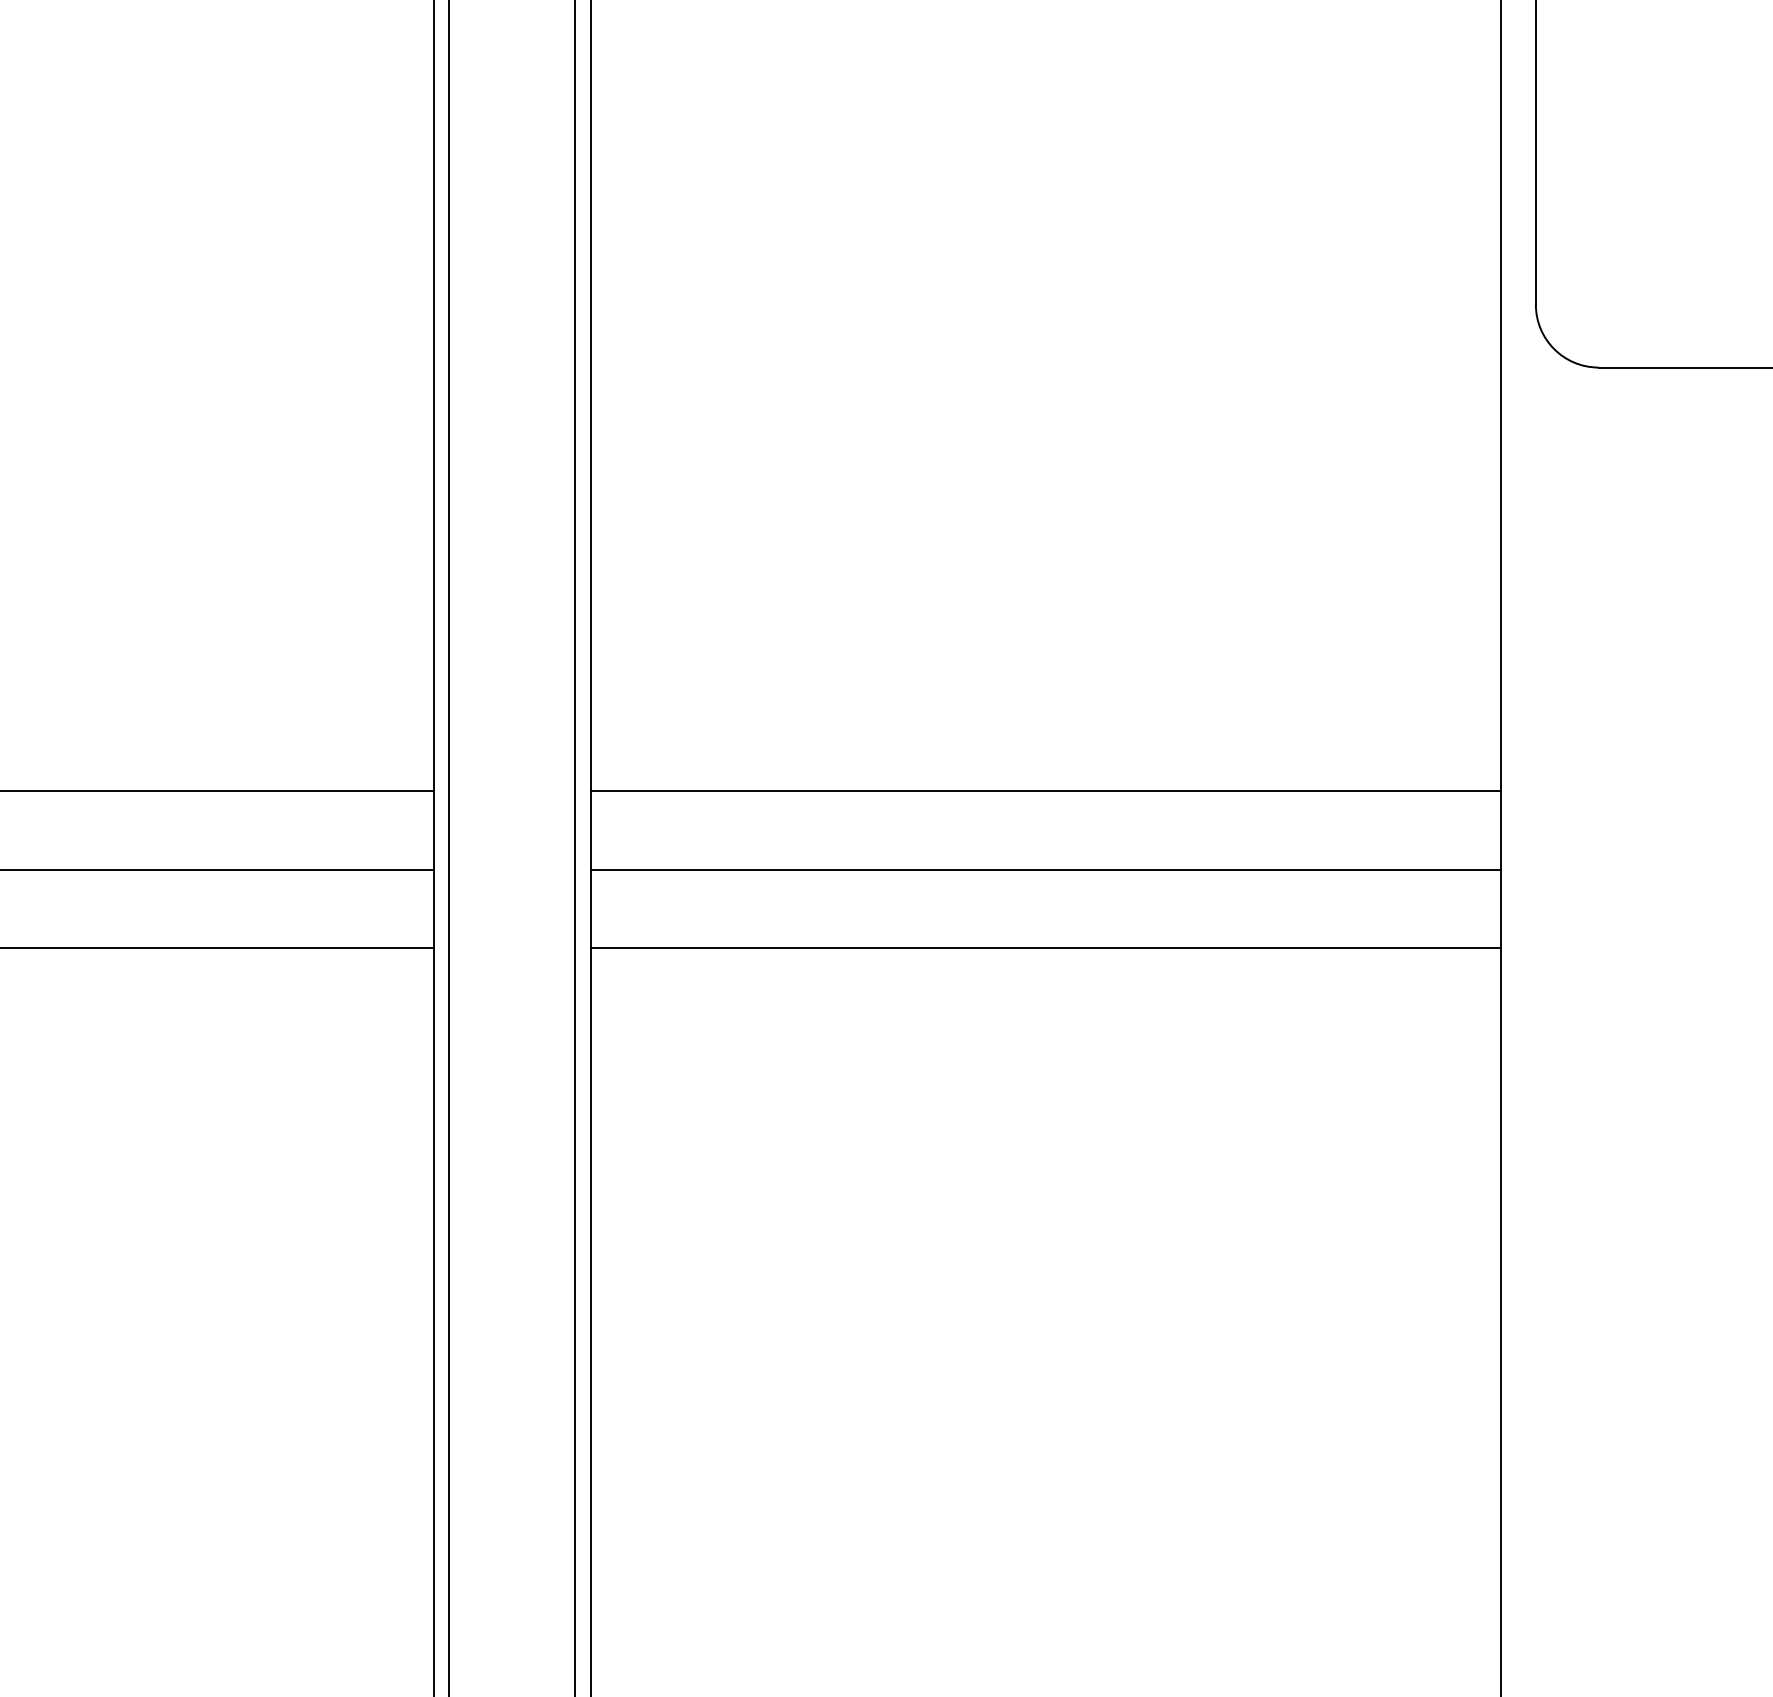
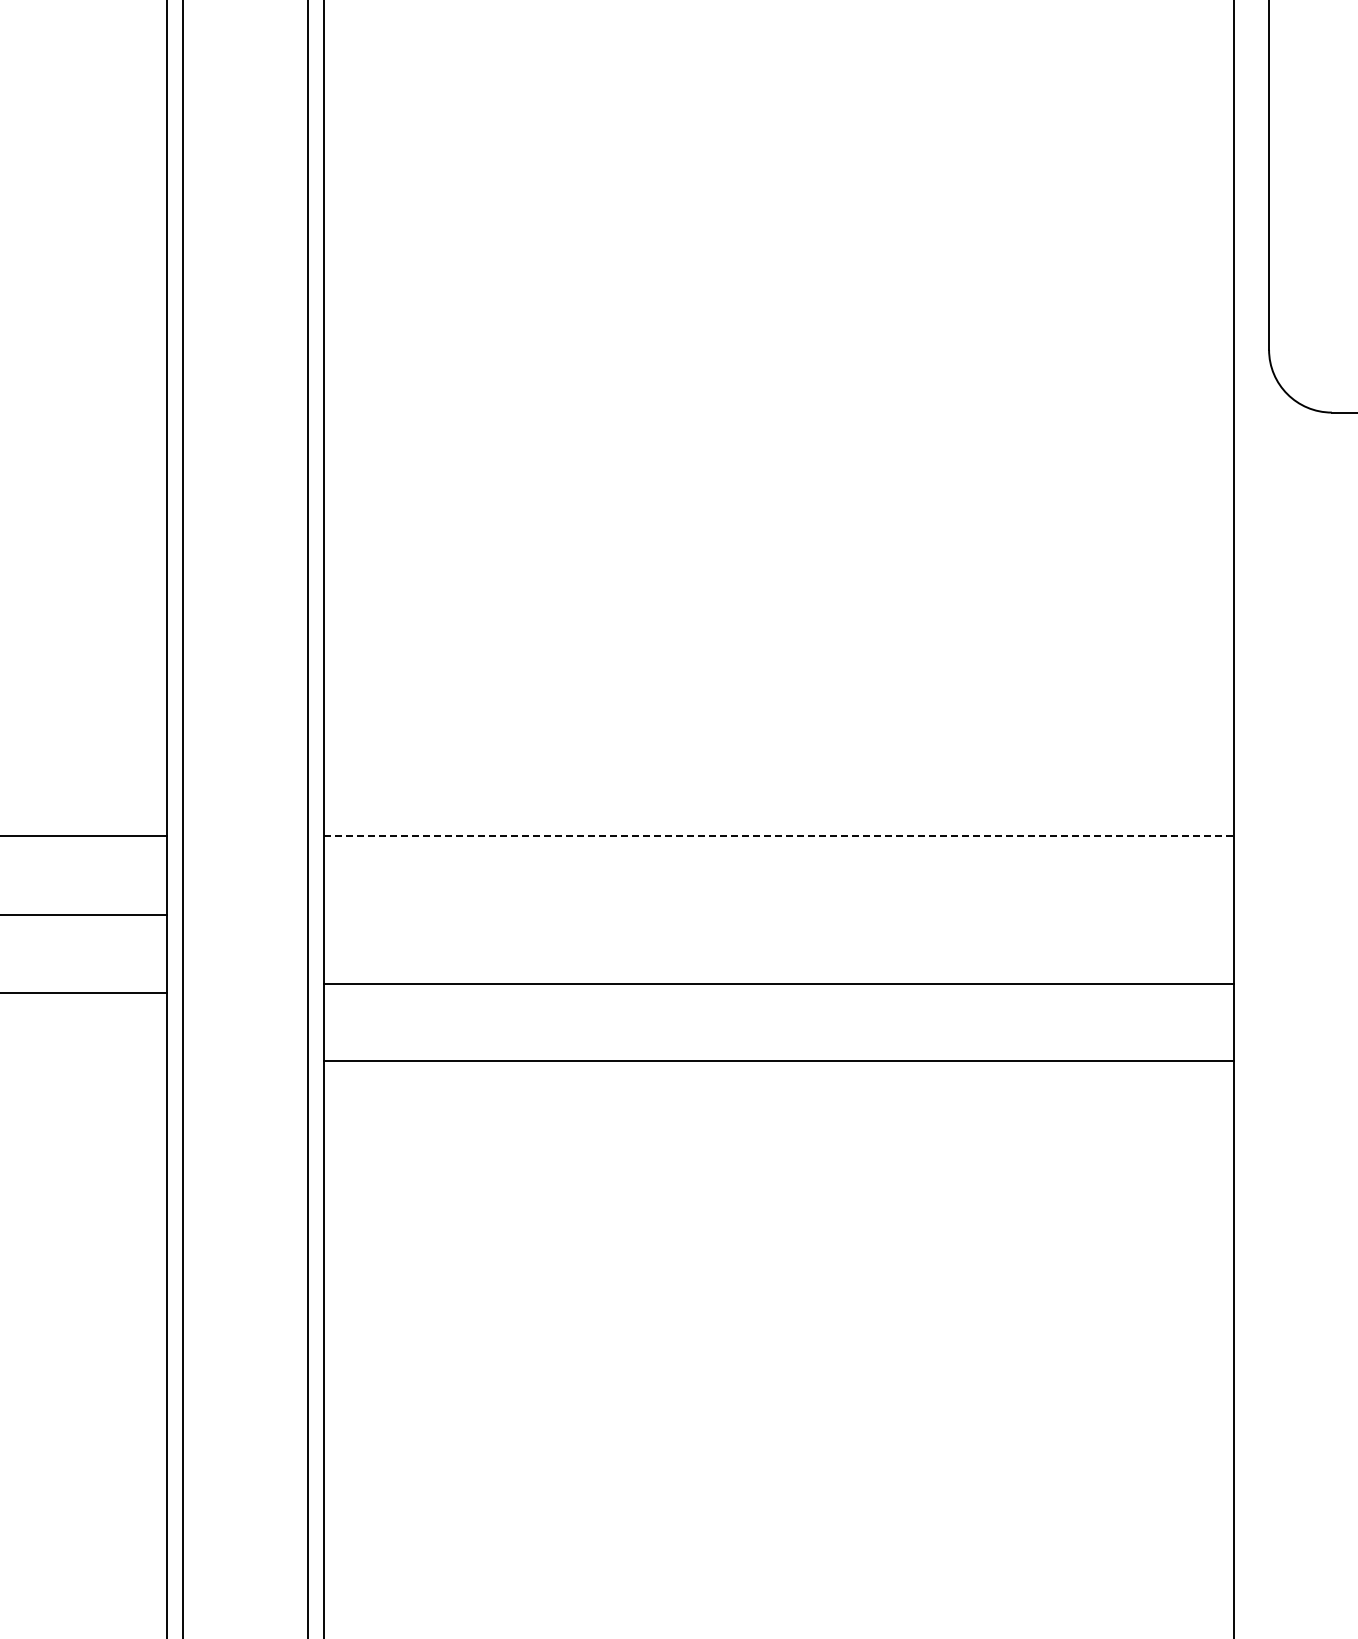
line: (1045, 791) -> (778, 836), solid -> dashed
line: (1045, 869) -> (778, 983), moved
line: (1045, 948) -> (778, 1061), moved

